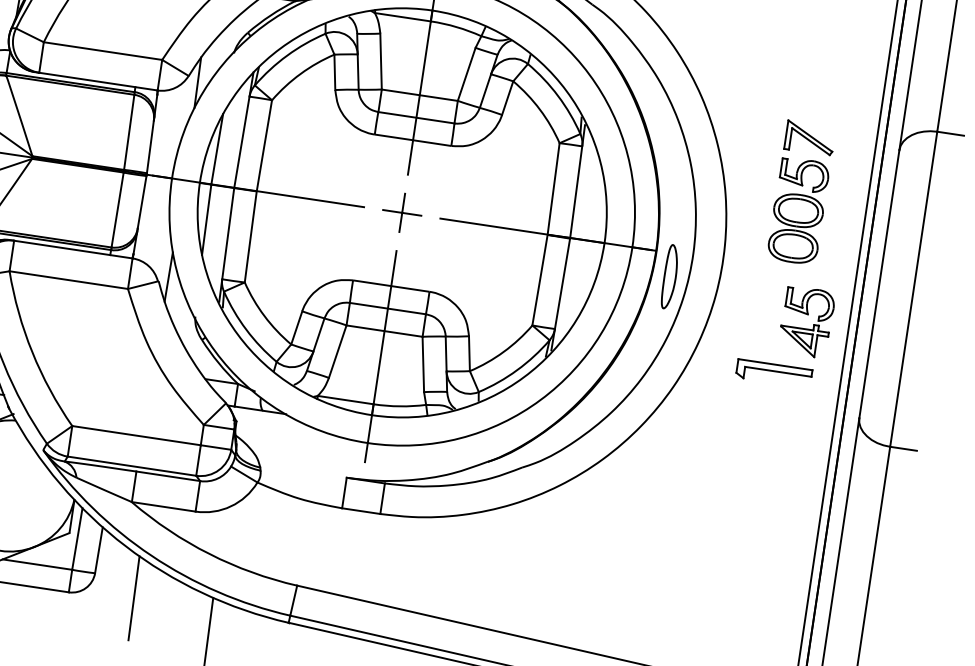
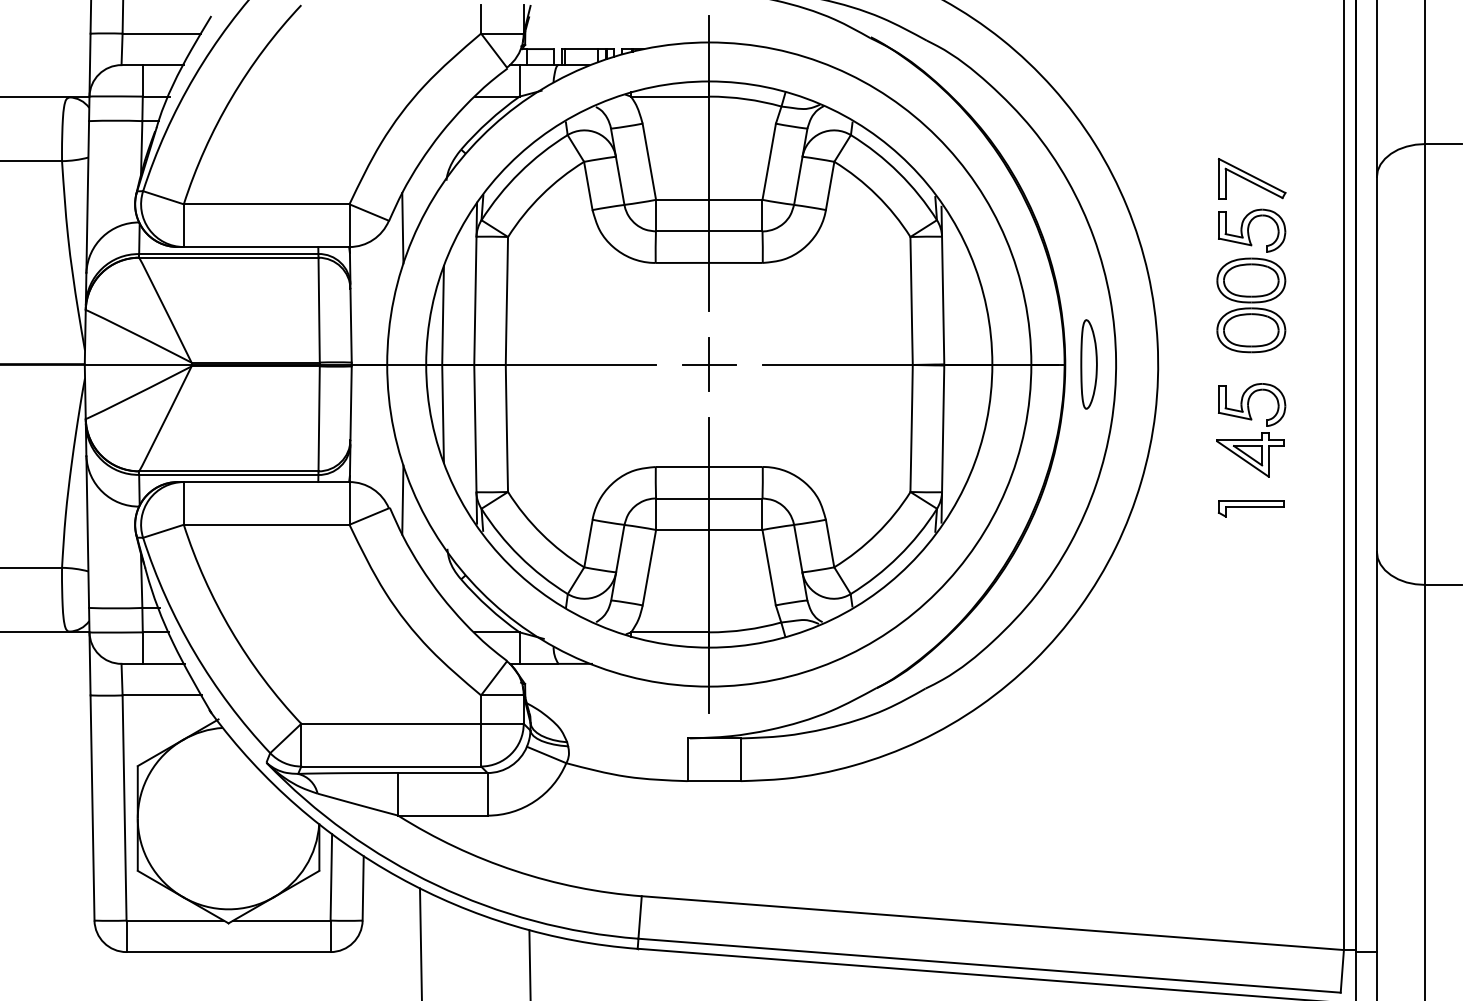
part: (669, 276) -> (1088, 364), moved
part: (805, 328) -> (1251, 439), moved
part: (774, 373) -> (1251, 508), size x0.62

